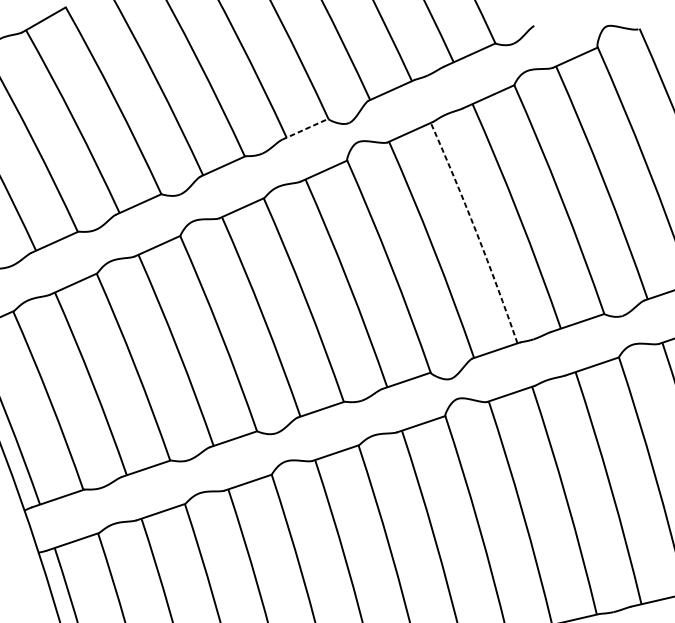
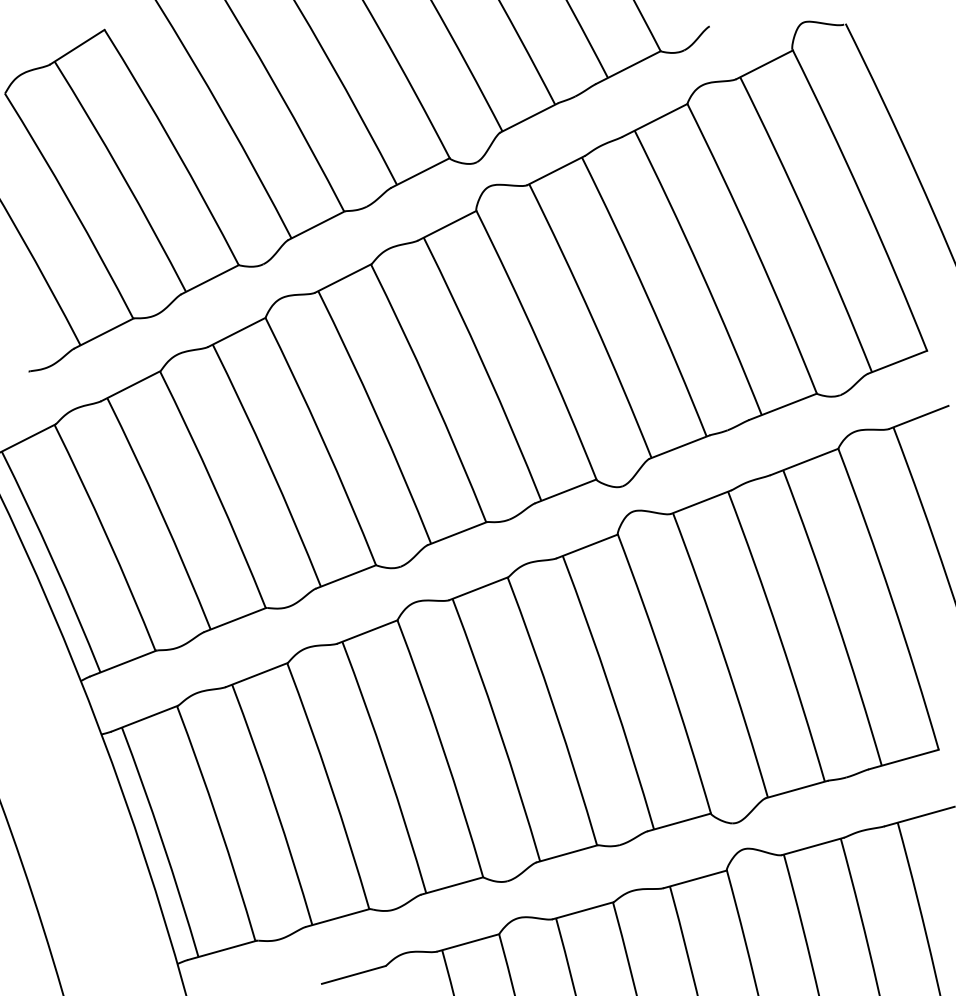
line: (305, 128) -> (420, 172), dashed -> solid
arc: (476, 232) -> (647, 295), dashed -> solid

